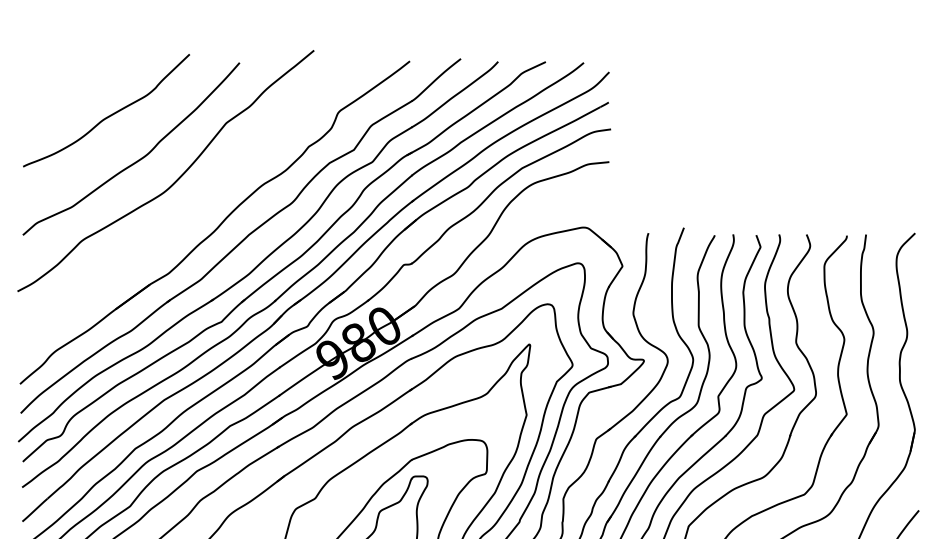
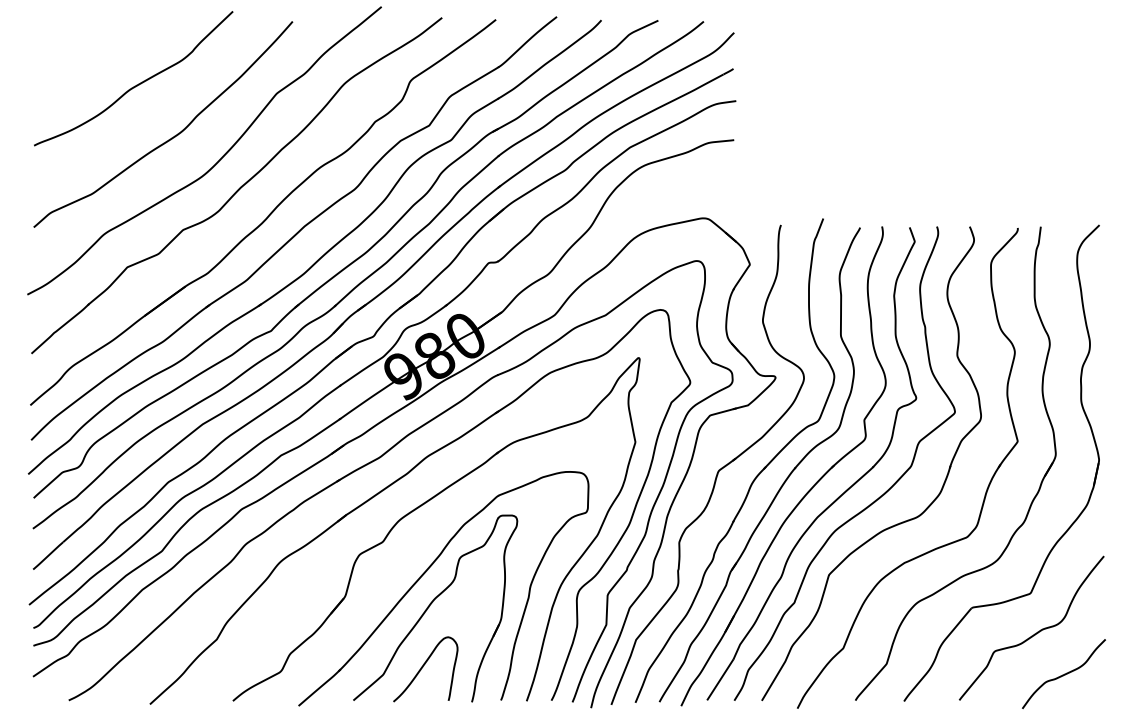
part: (192, 200) -> (236, 185), added

